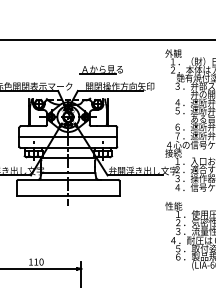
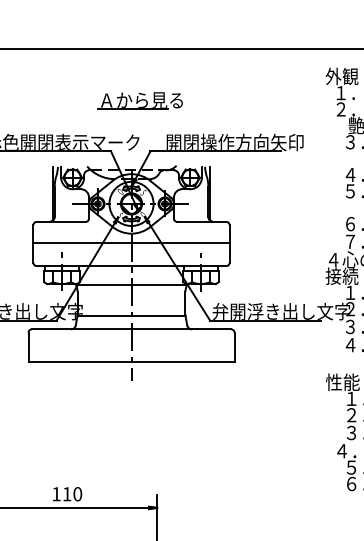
part: (100, 69) -> (137, 100), moved

